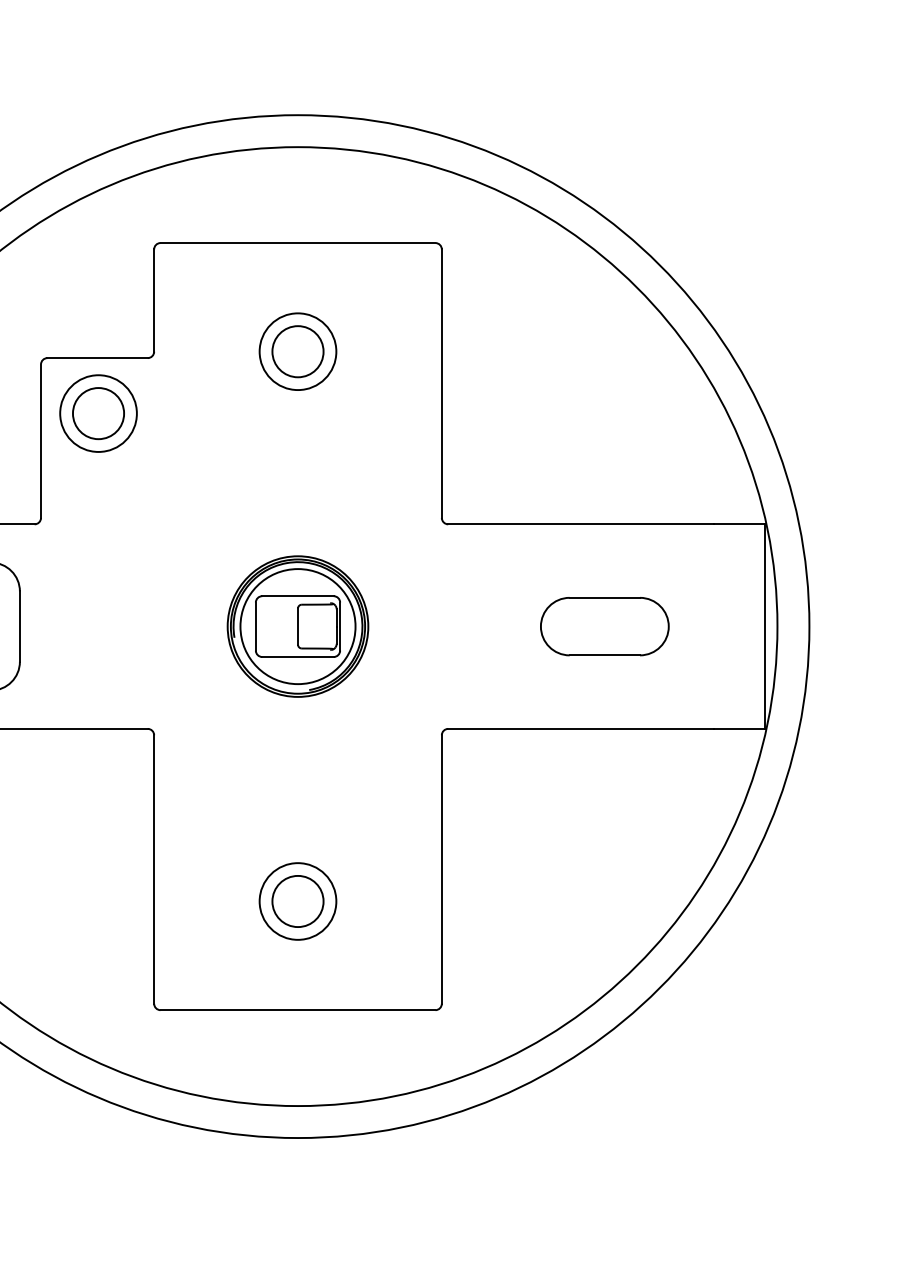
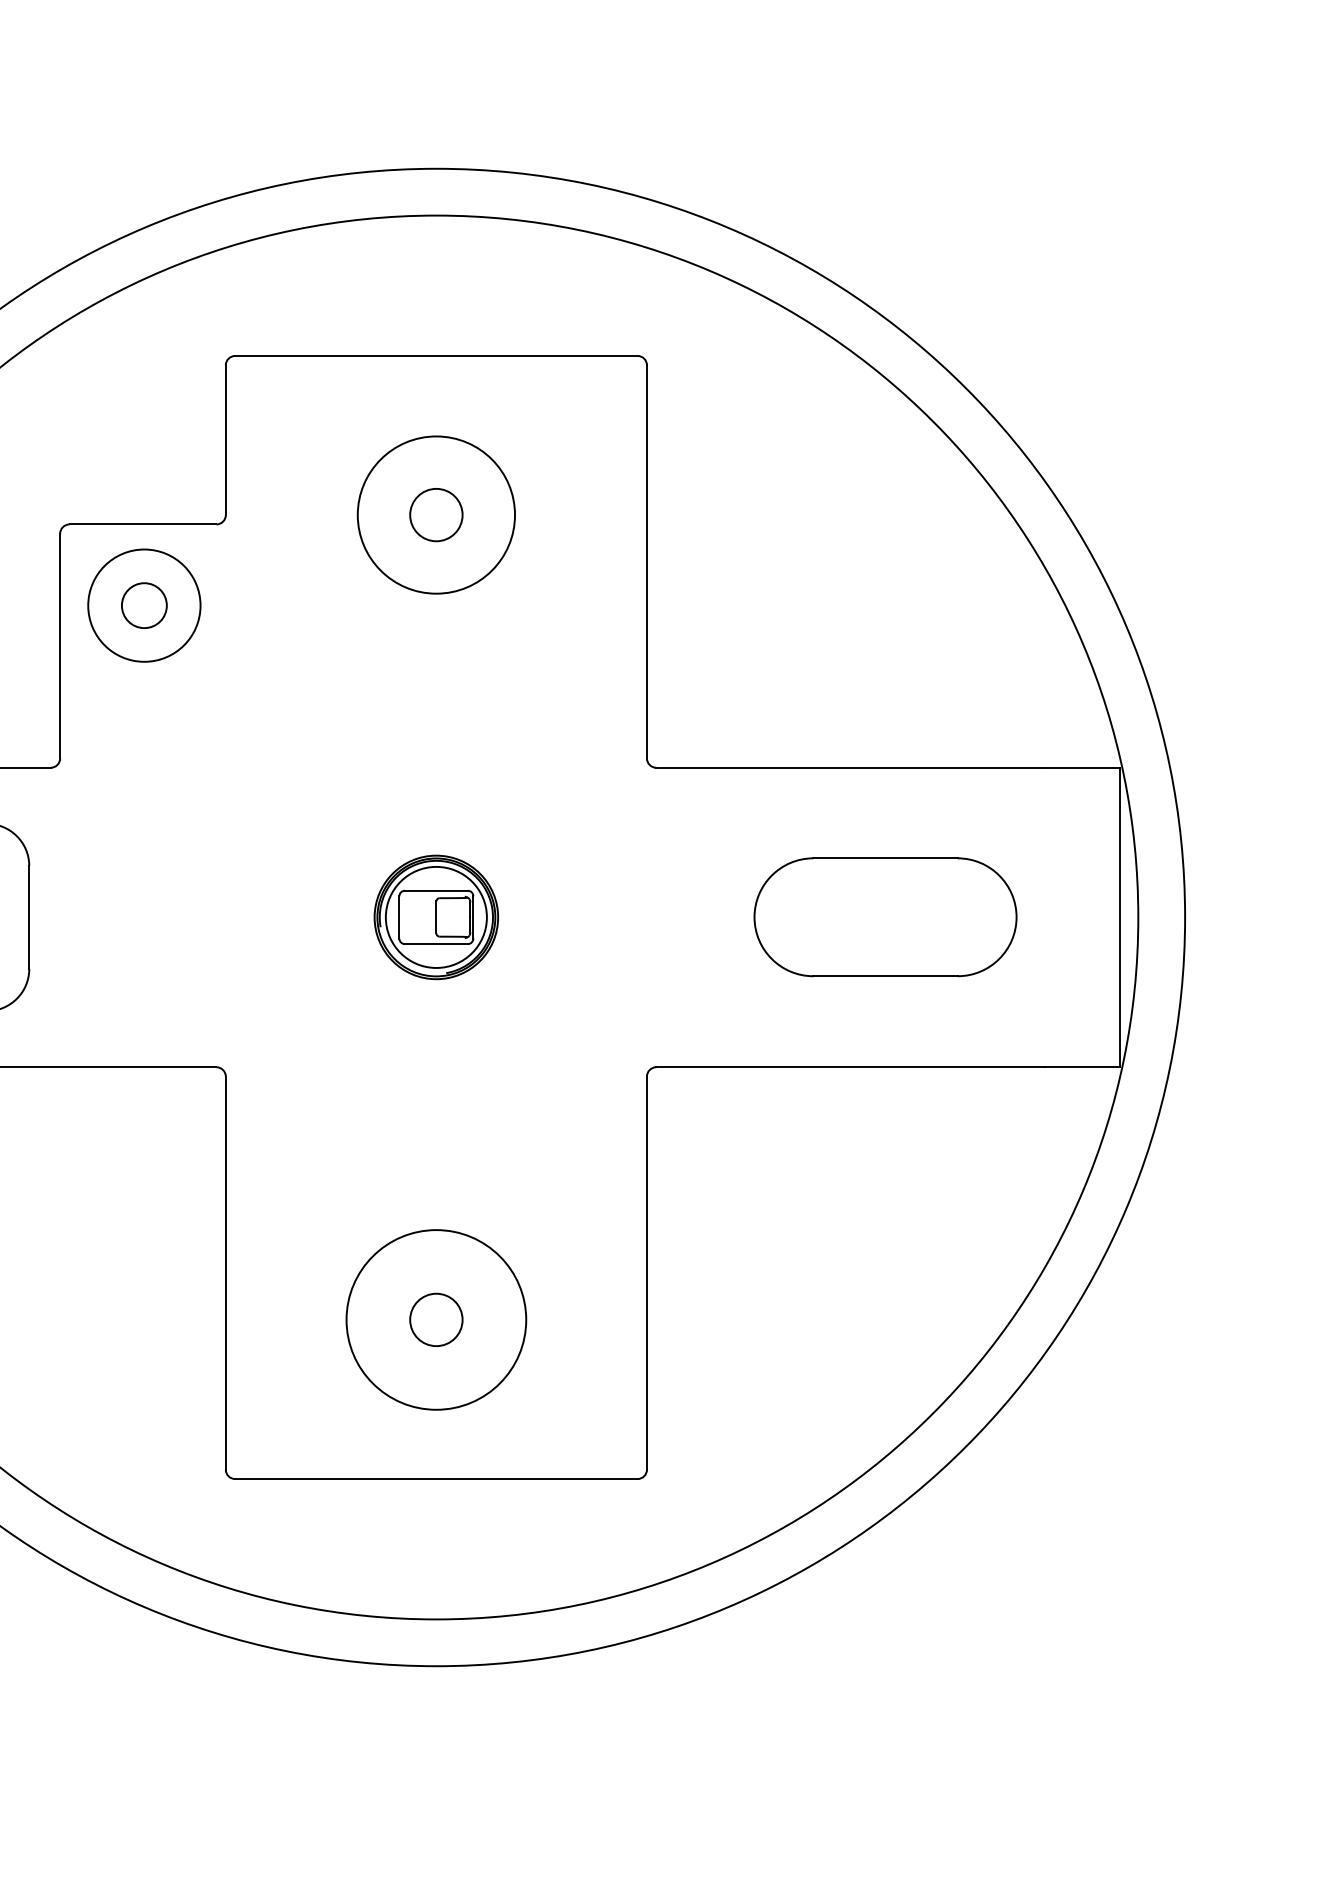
circle: (297, 351) -> (435, 514), size x0.7
circle: (297, 351) -> (435, 514), size x1.4
circle: (98, 413) -> (144, 605), size x0.6
part: (297, 626) -> (435, 917), size x0.6
part: (604, 626) -> (885, 917), size x1.4
circle: (297, 901) -> (435, 1319), size x0.7
circle: (297, 901) -> (435, 1319), size x1.6

